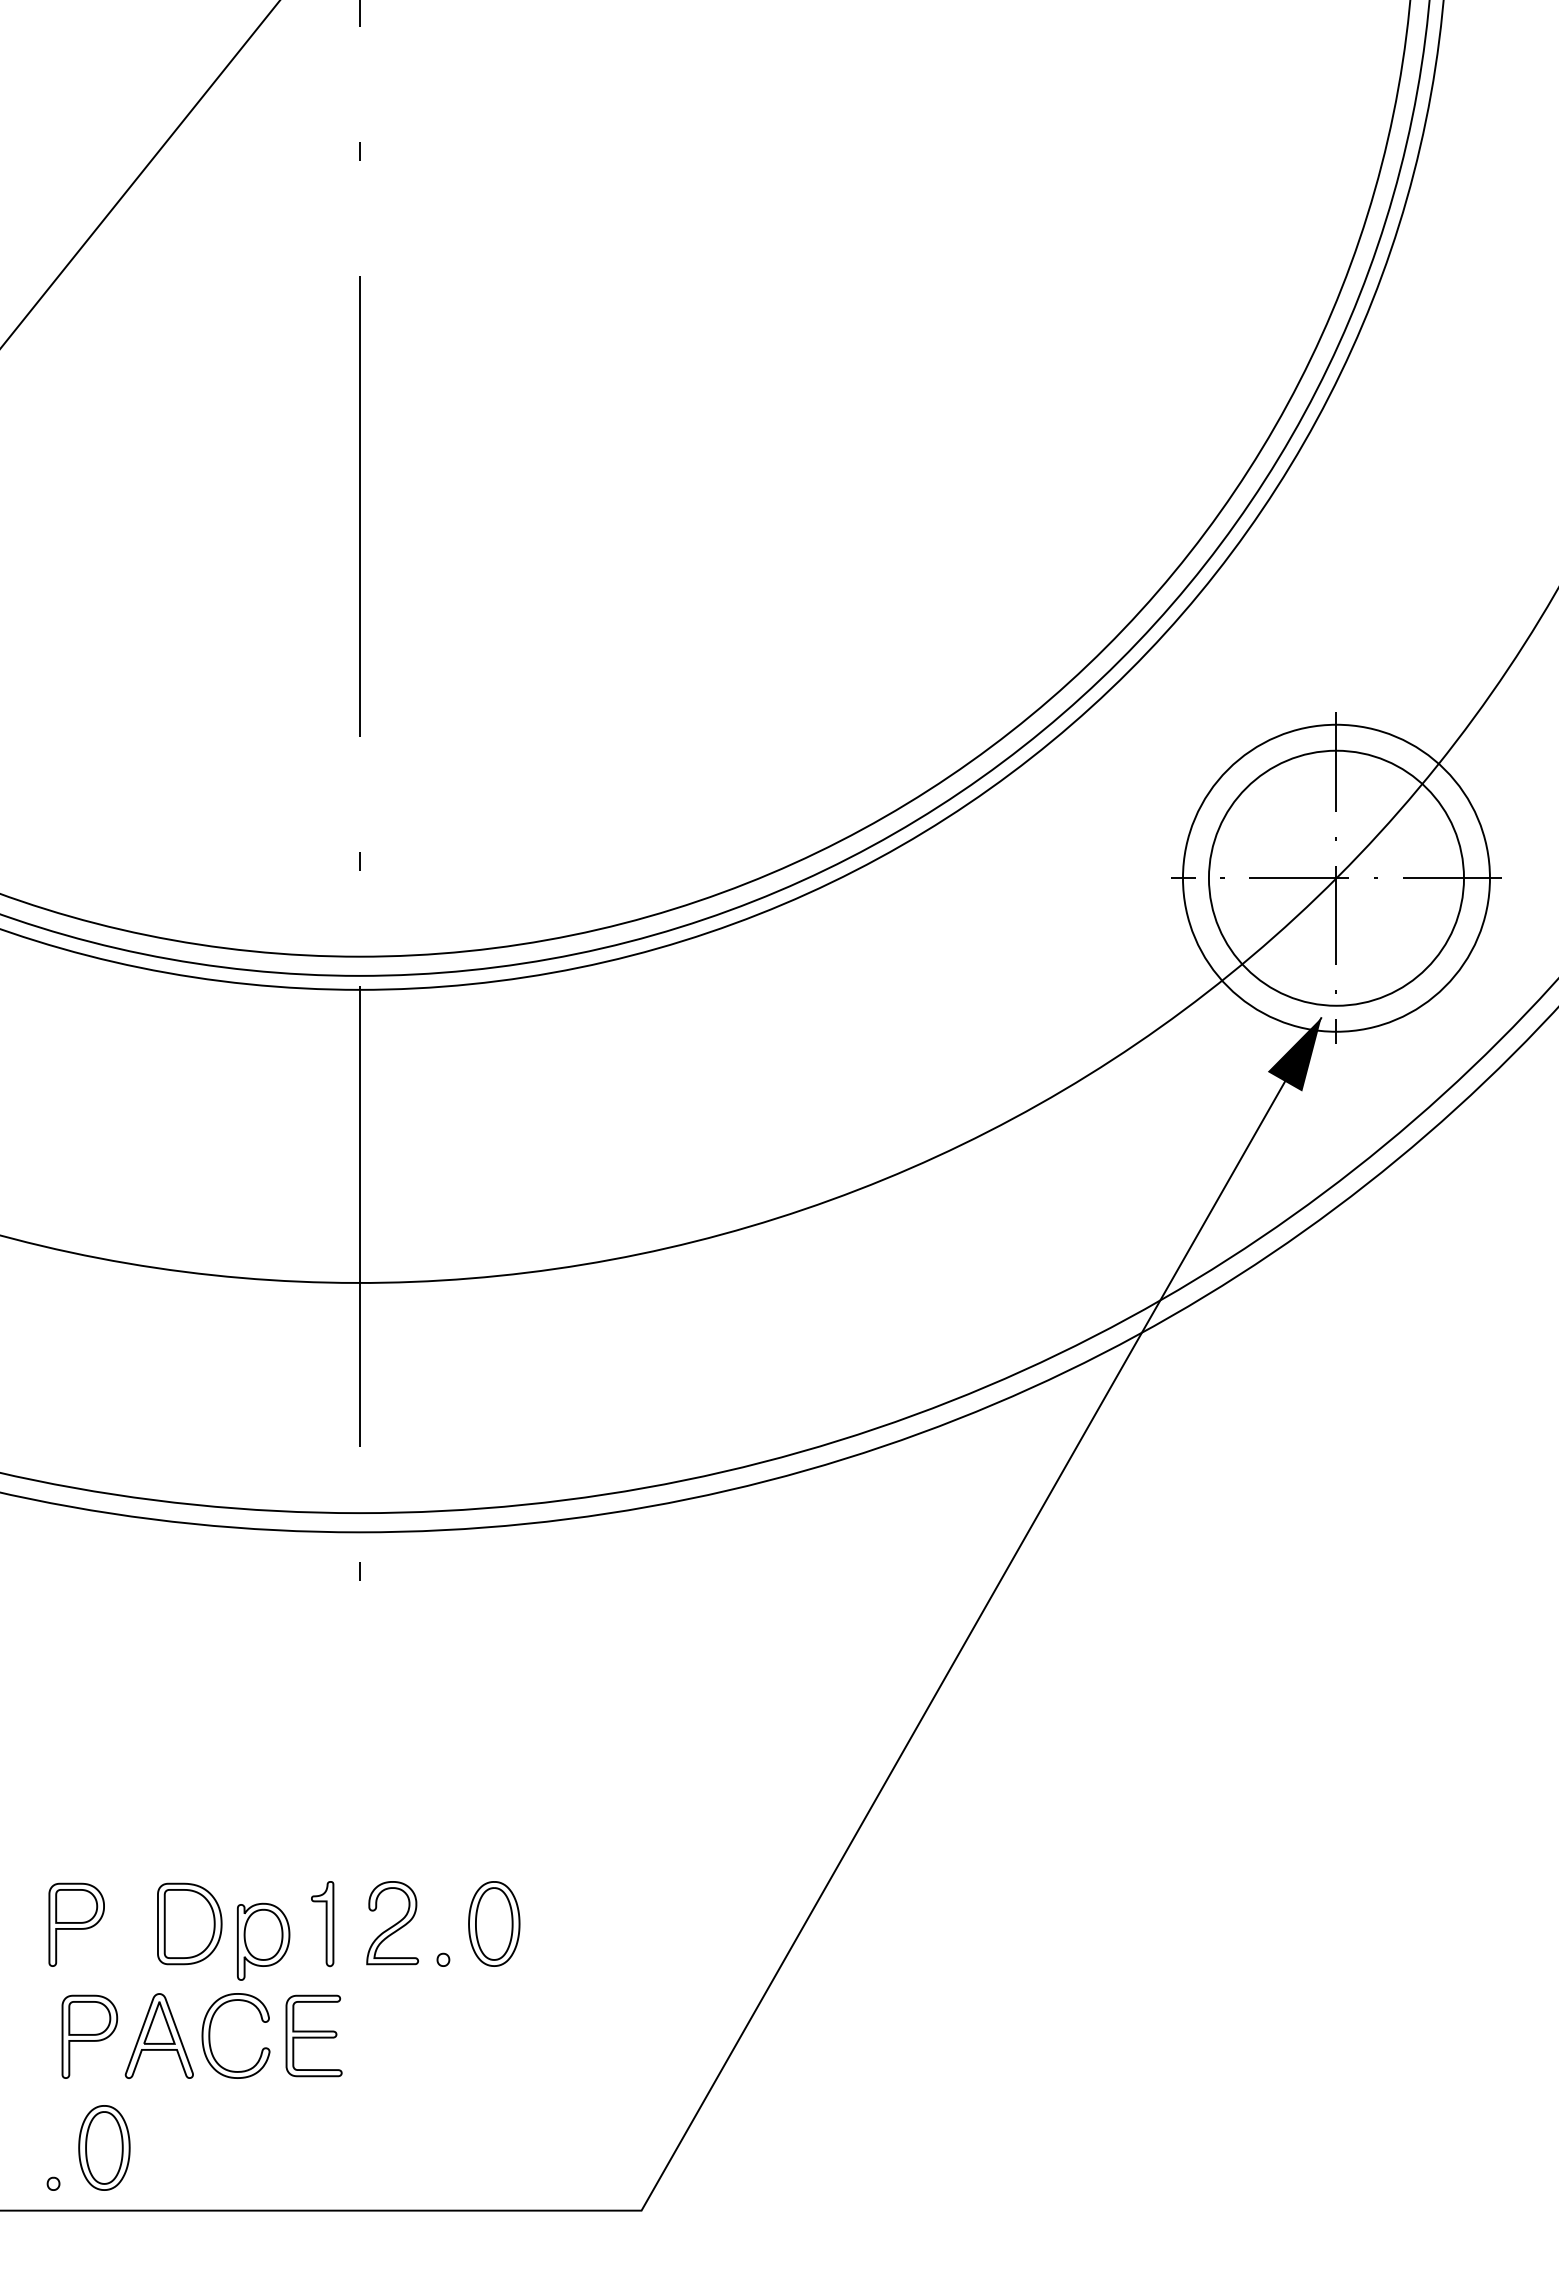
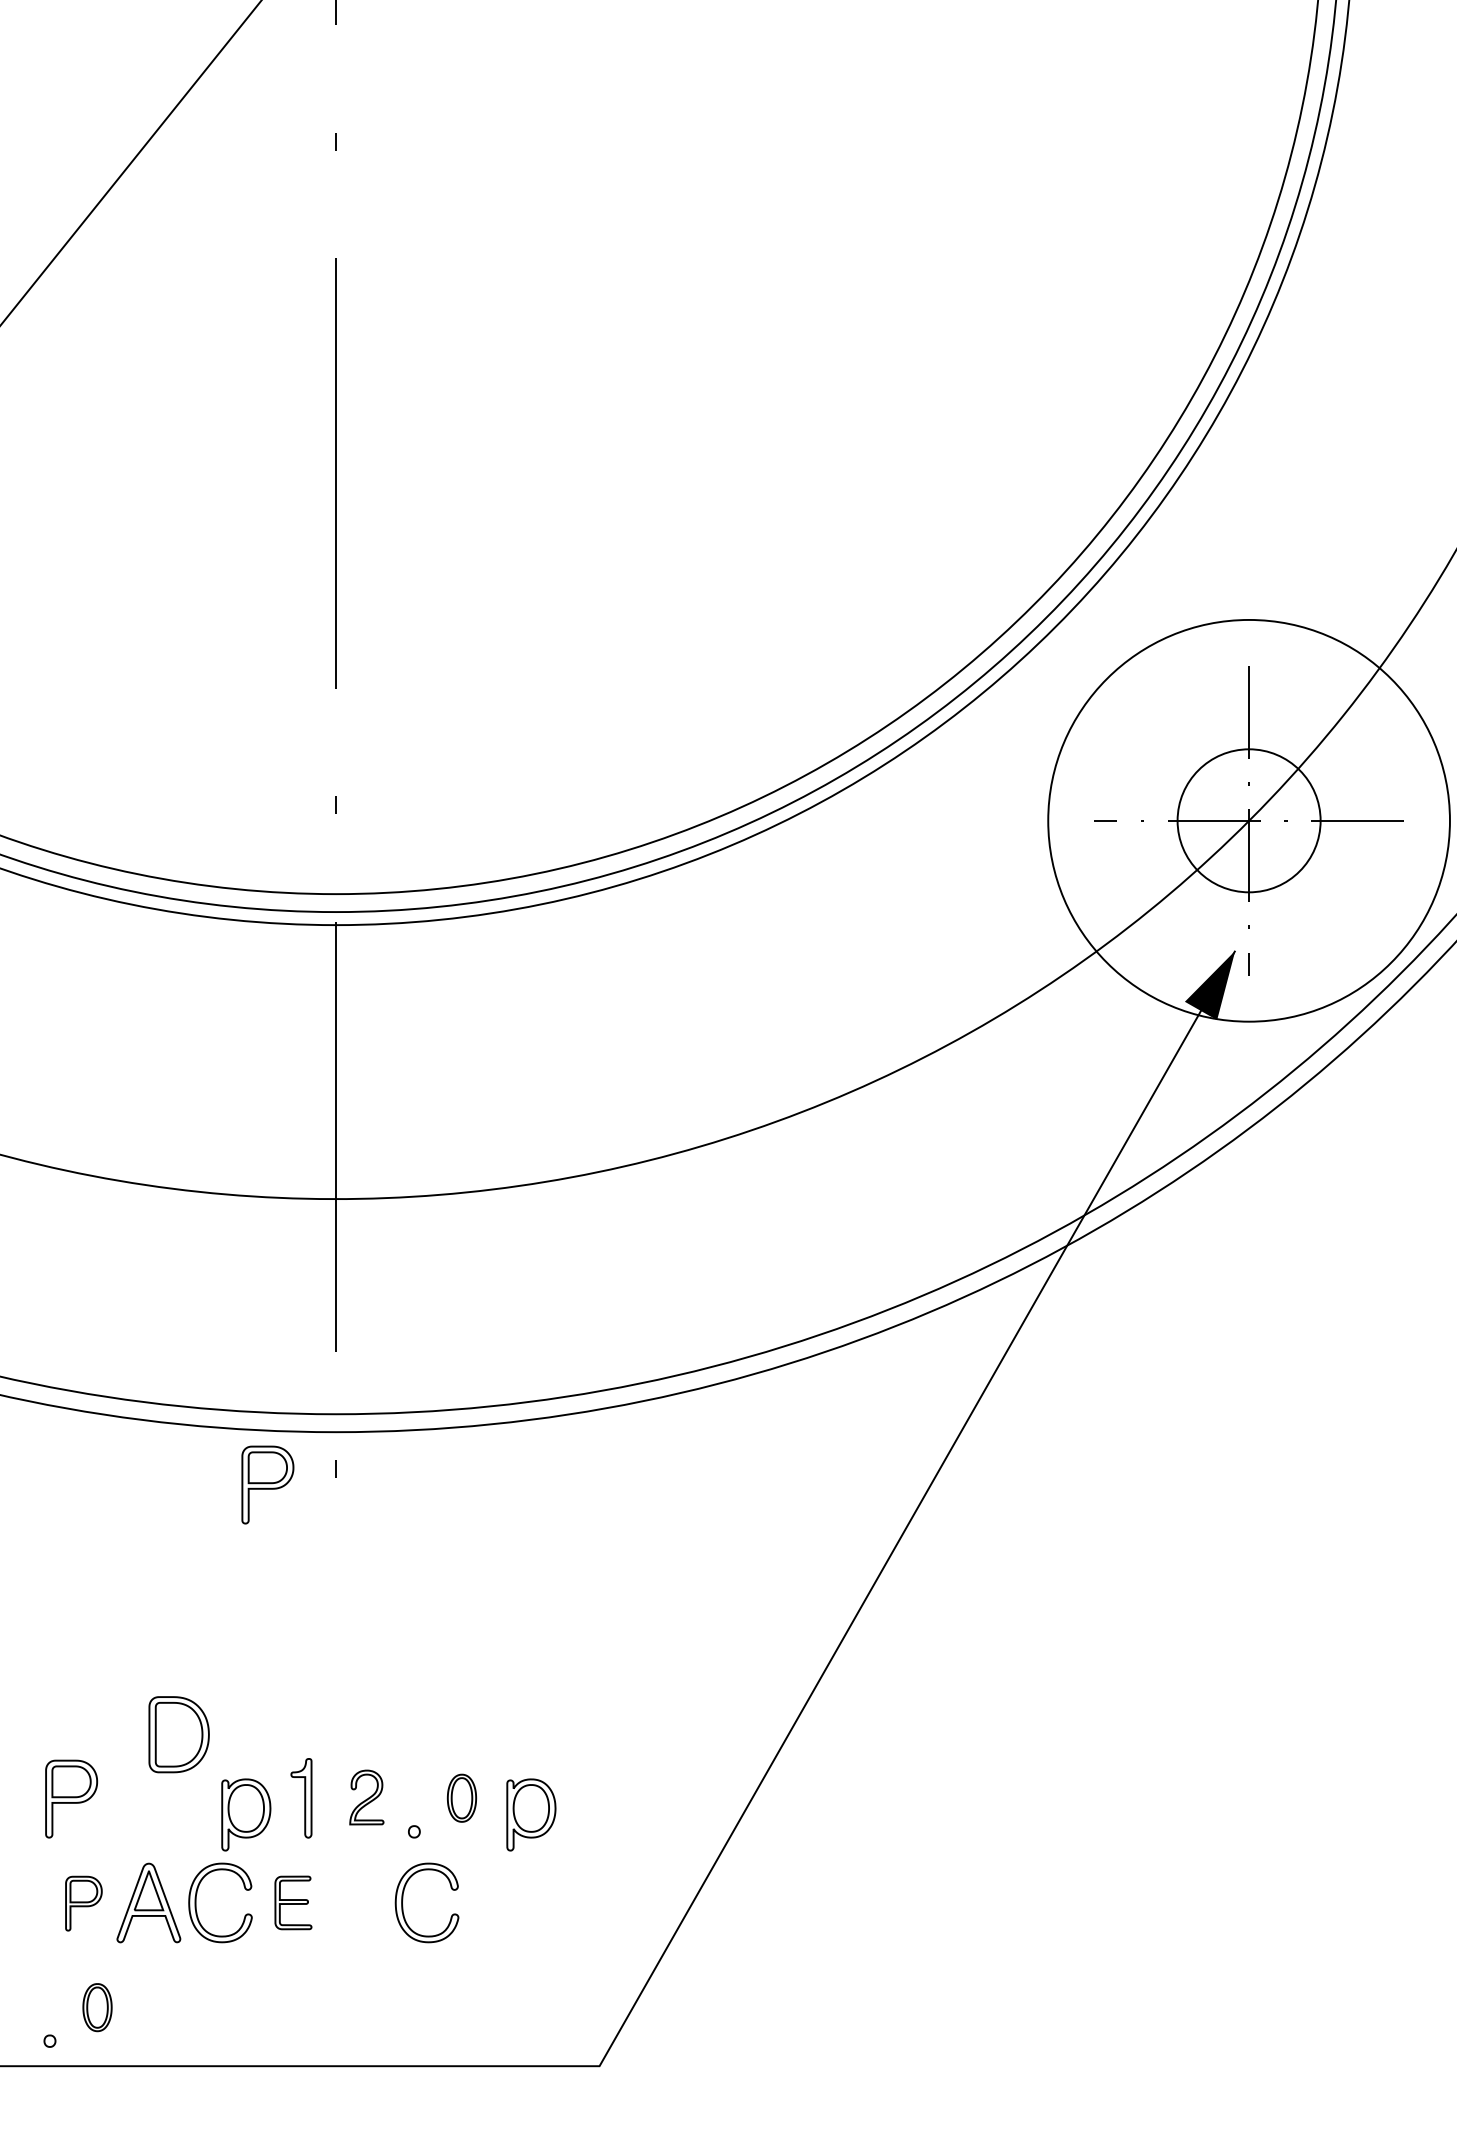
circle: (1335, 877) -> (1248, 820), size x1.4
circle: (1336, 877) -> (1249, 820), size x0.6
part: (286, 1588) -> (267, 1484), added
part: (189, 1923) -> (178, 1734), moved
part: (392, 1923) -> (366, 1797), size x0.7
part: (494, 1923) -> (462, 1797), size x0.6
part: (568, 1941) -> (531, 1814), added
part: (313, 2035) -> (292, 1902), size x0.7
part: (431, 2035) -> (403, 1902), added
part: (89, 2036) -> (83, 1903), size x0.7
part: (104, 2147) -> (97, 2007), size x0.6

